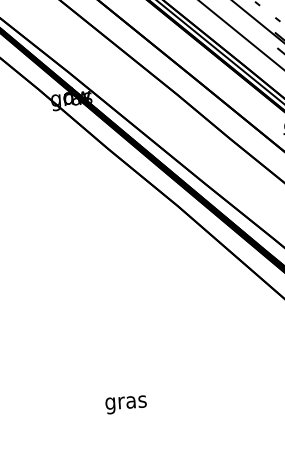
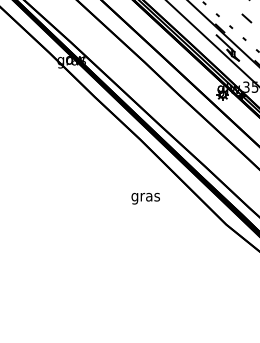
text: (125, 404) -> (145, 198), moved

